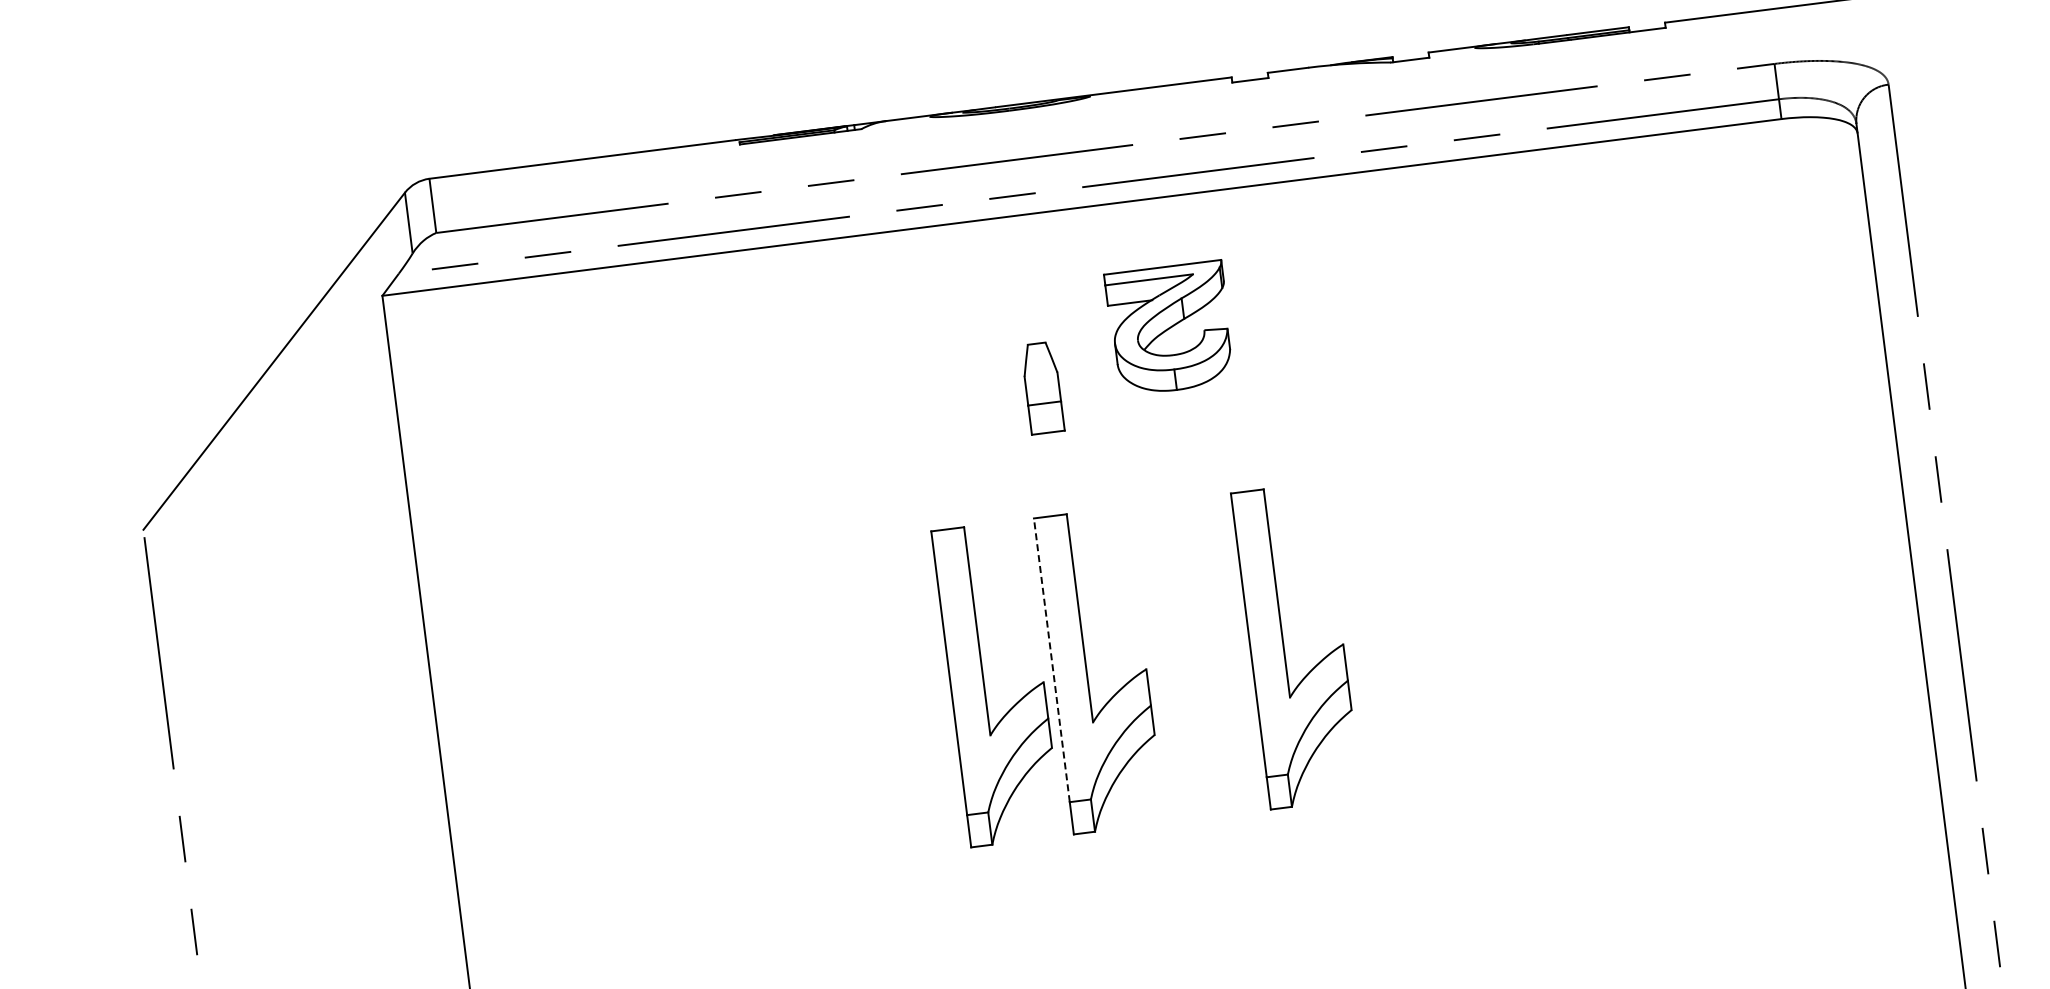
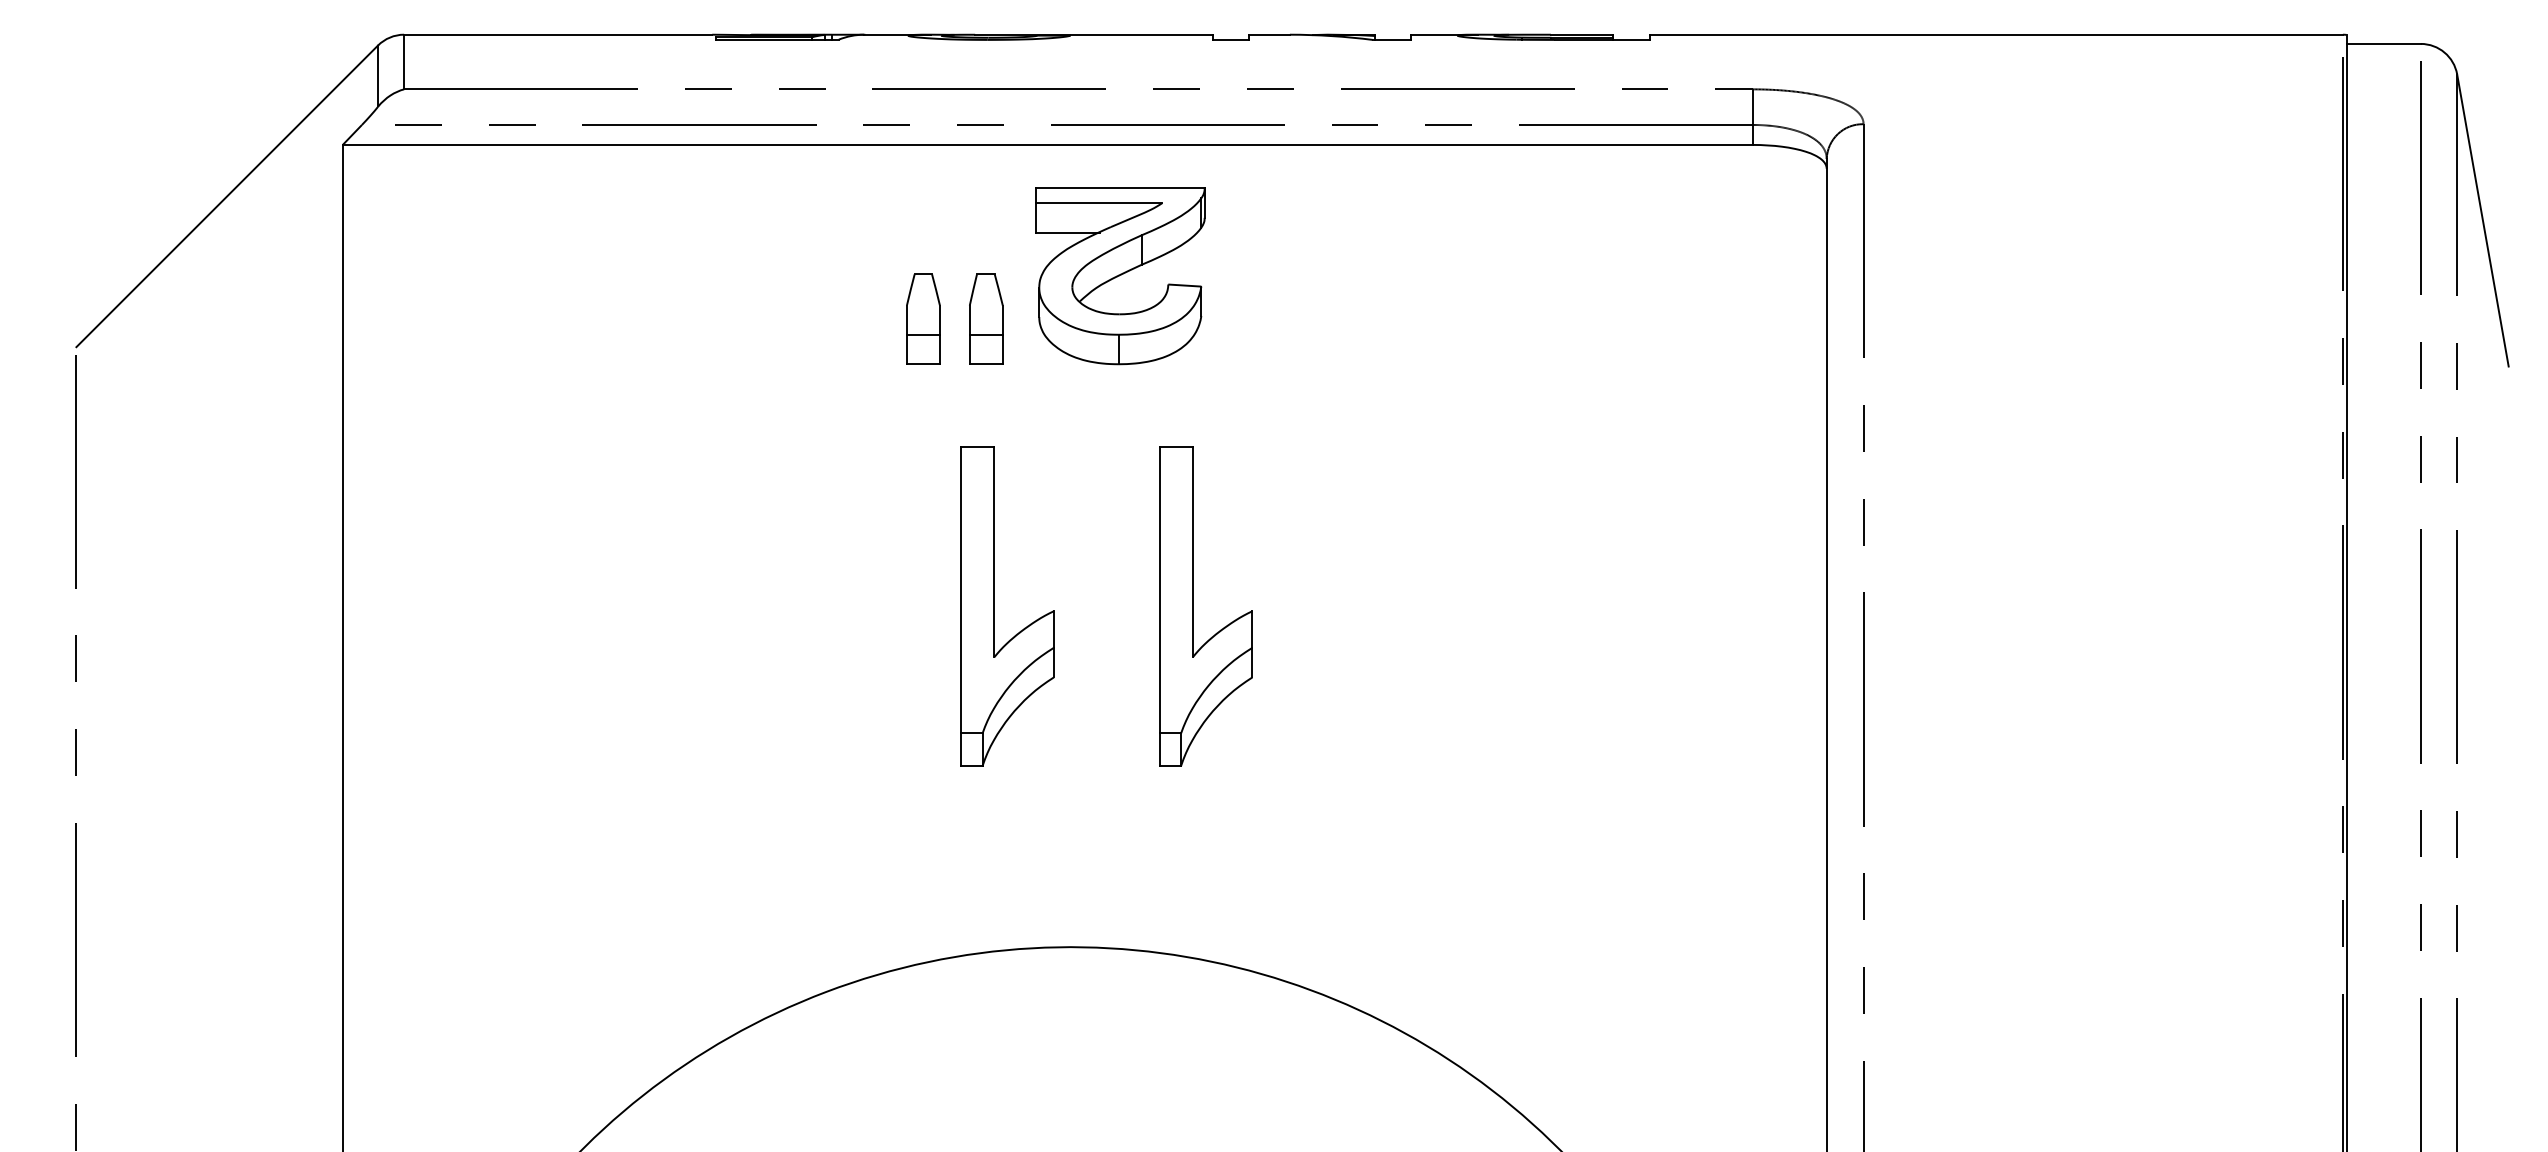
part: (1170, 328) -> (1120, 276), size x1.43
part: (980, 395) -> (923, 318), added
line: (1052, 660) -> (961, 590), dashed -> solid
part: (984, 684) -> (891, 606), removed

